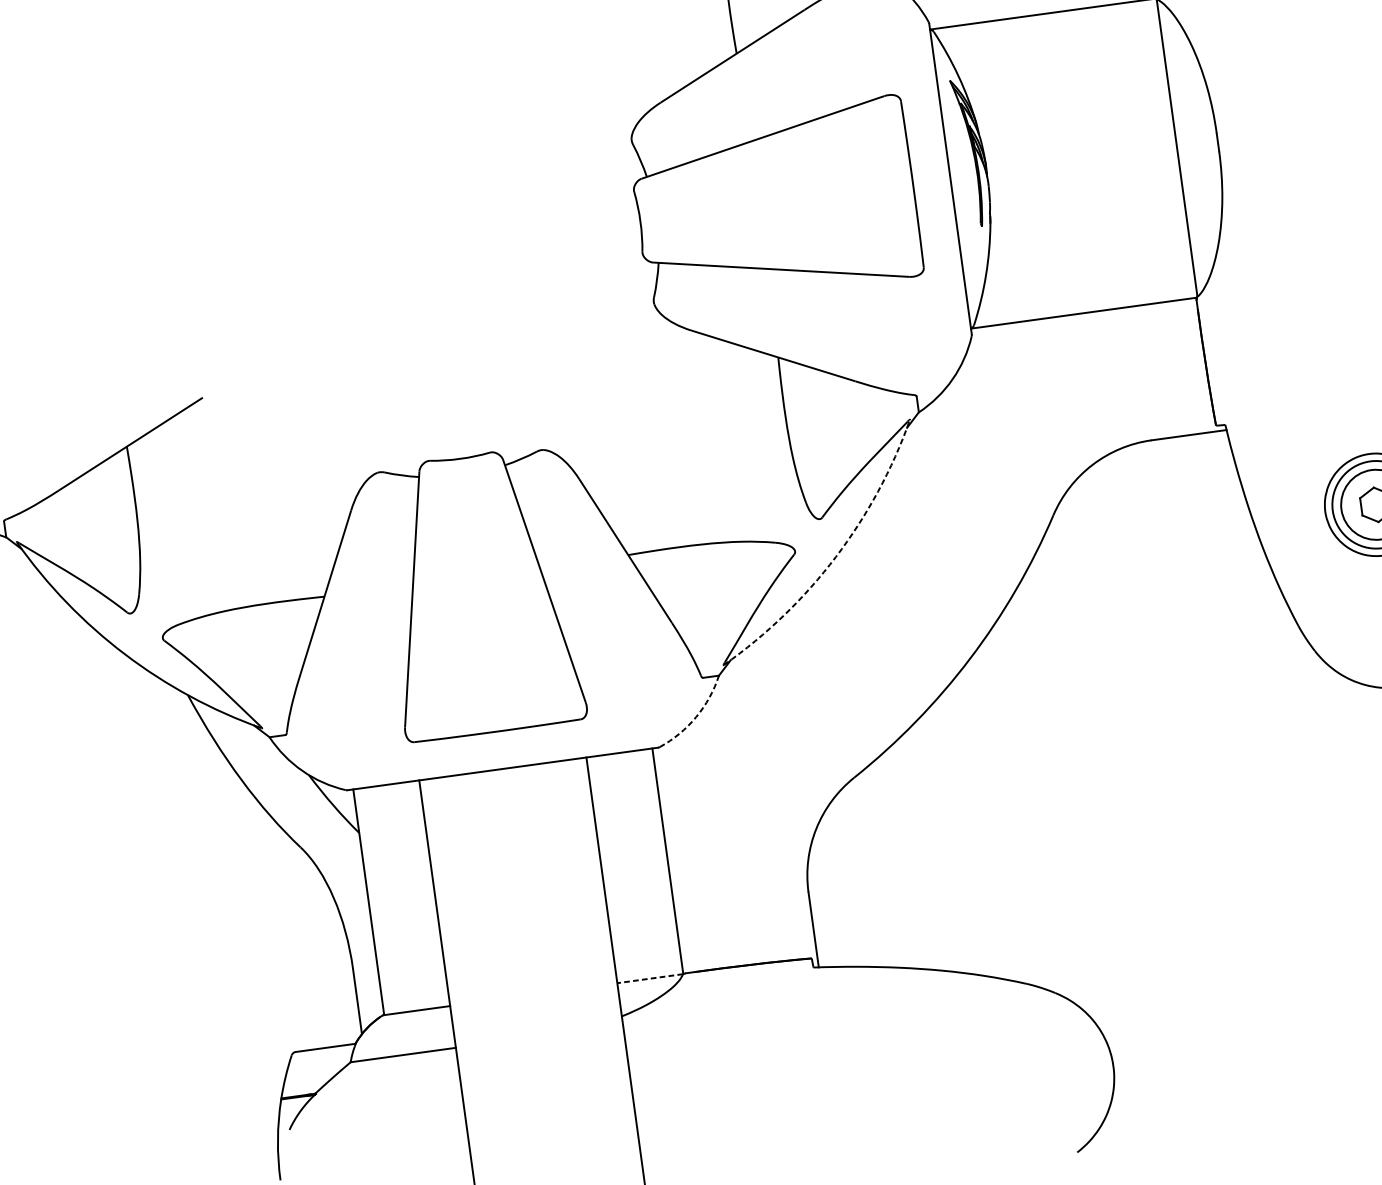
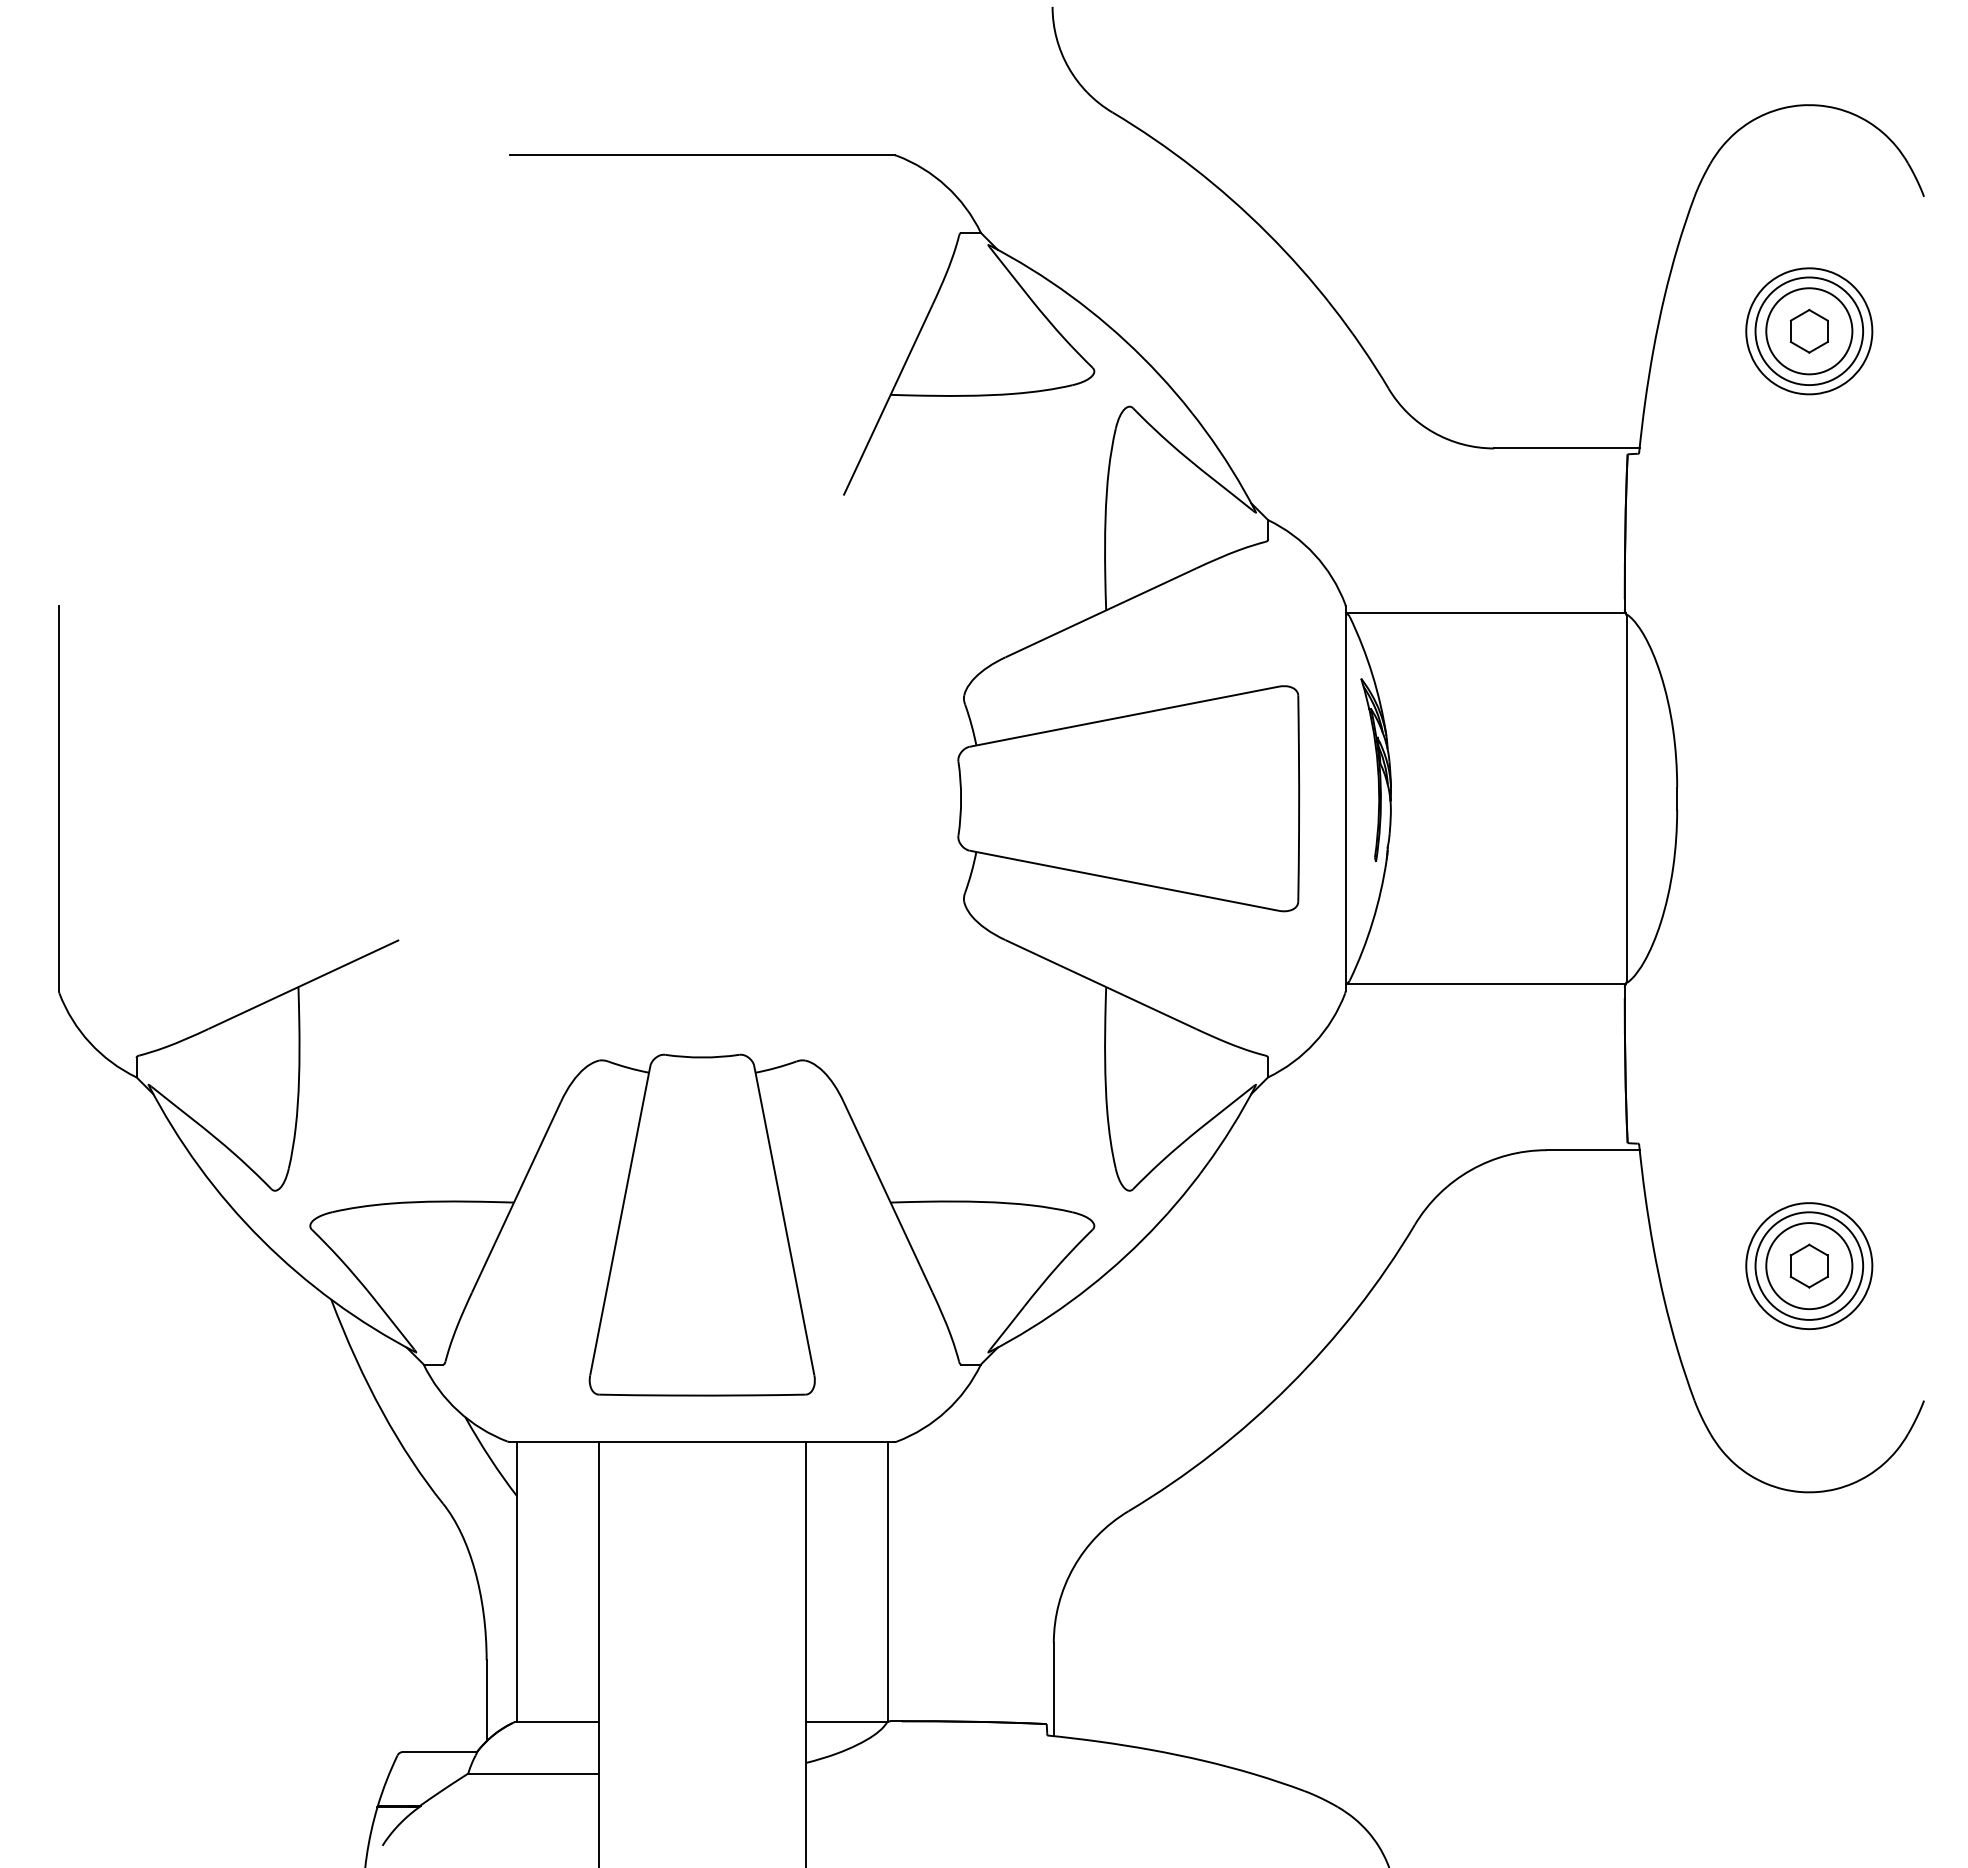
arc: (836, 556) -> (1143, 1239), dashed -> solid
arc: (696, 717) -> (946, 1411), dashed -> solid
line: (649, 978) -> (846, 1721), dashed -> solid

